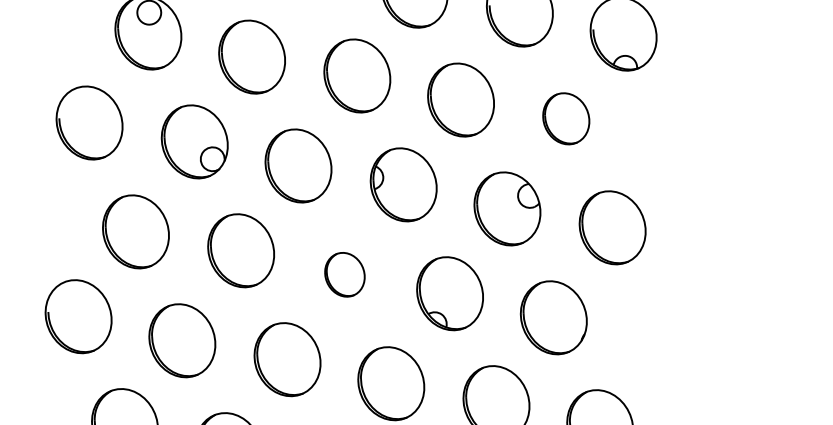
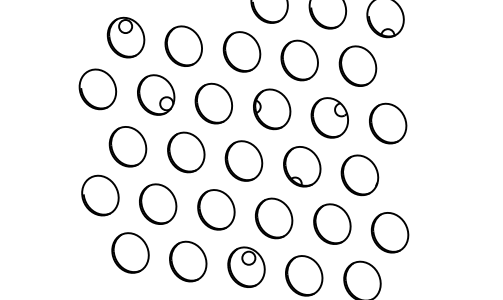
part: (565, 117) -> (357, 65), size x1.43
part: (344, 273) -> (243, 160), size x1.67

